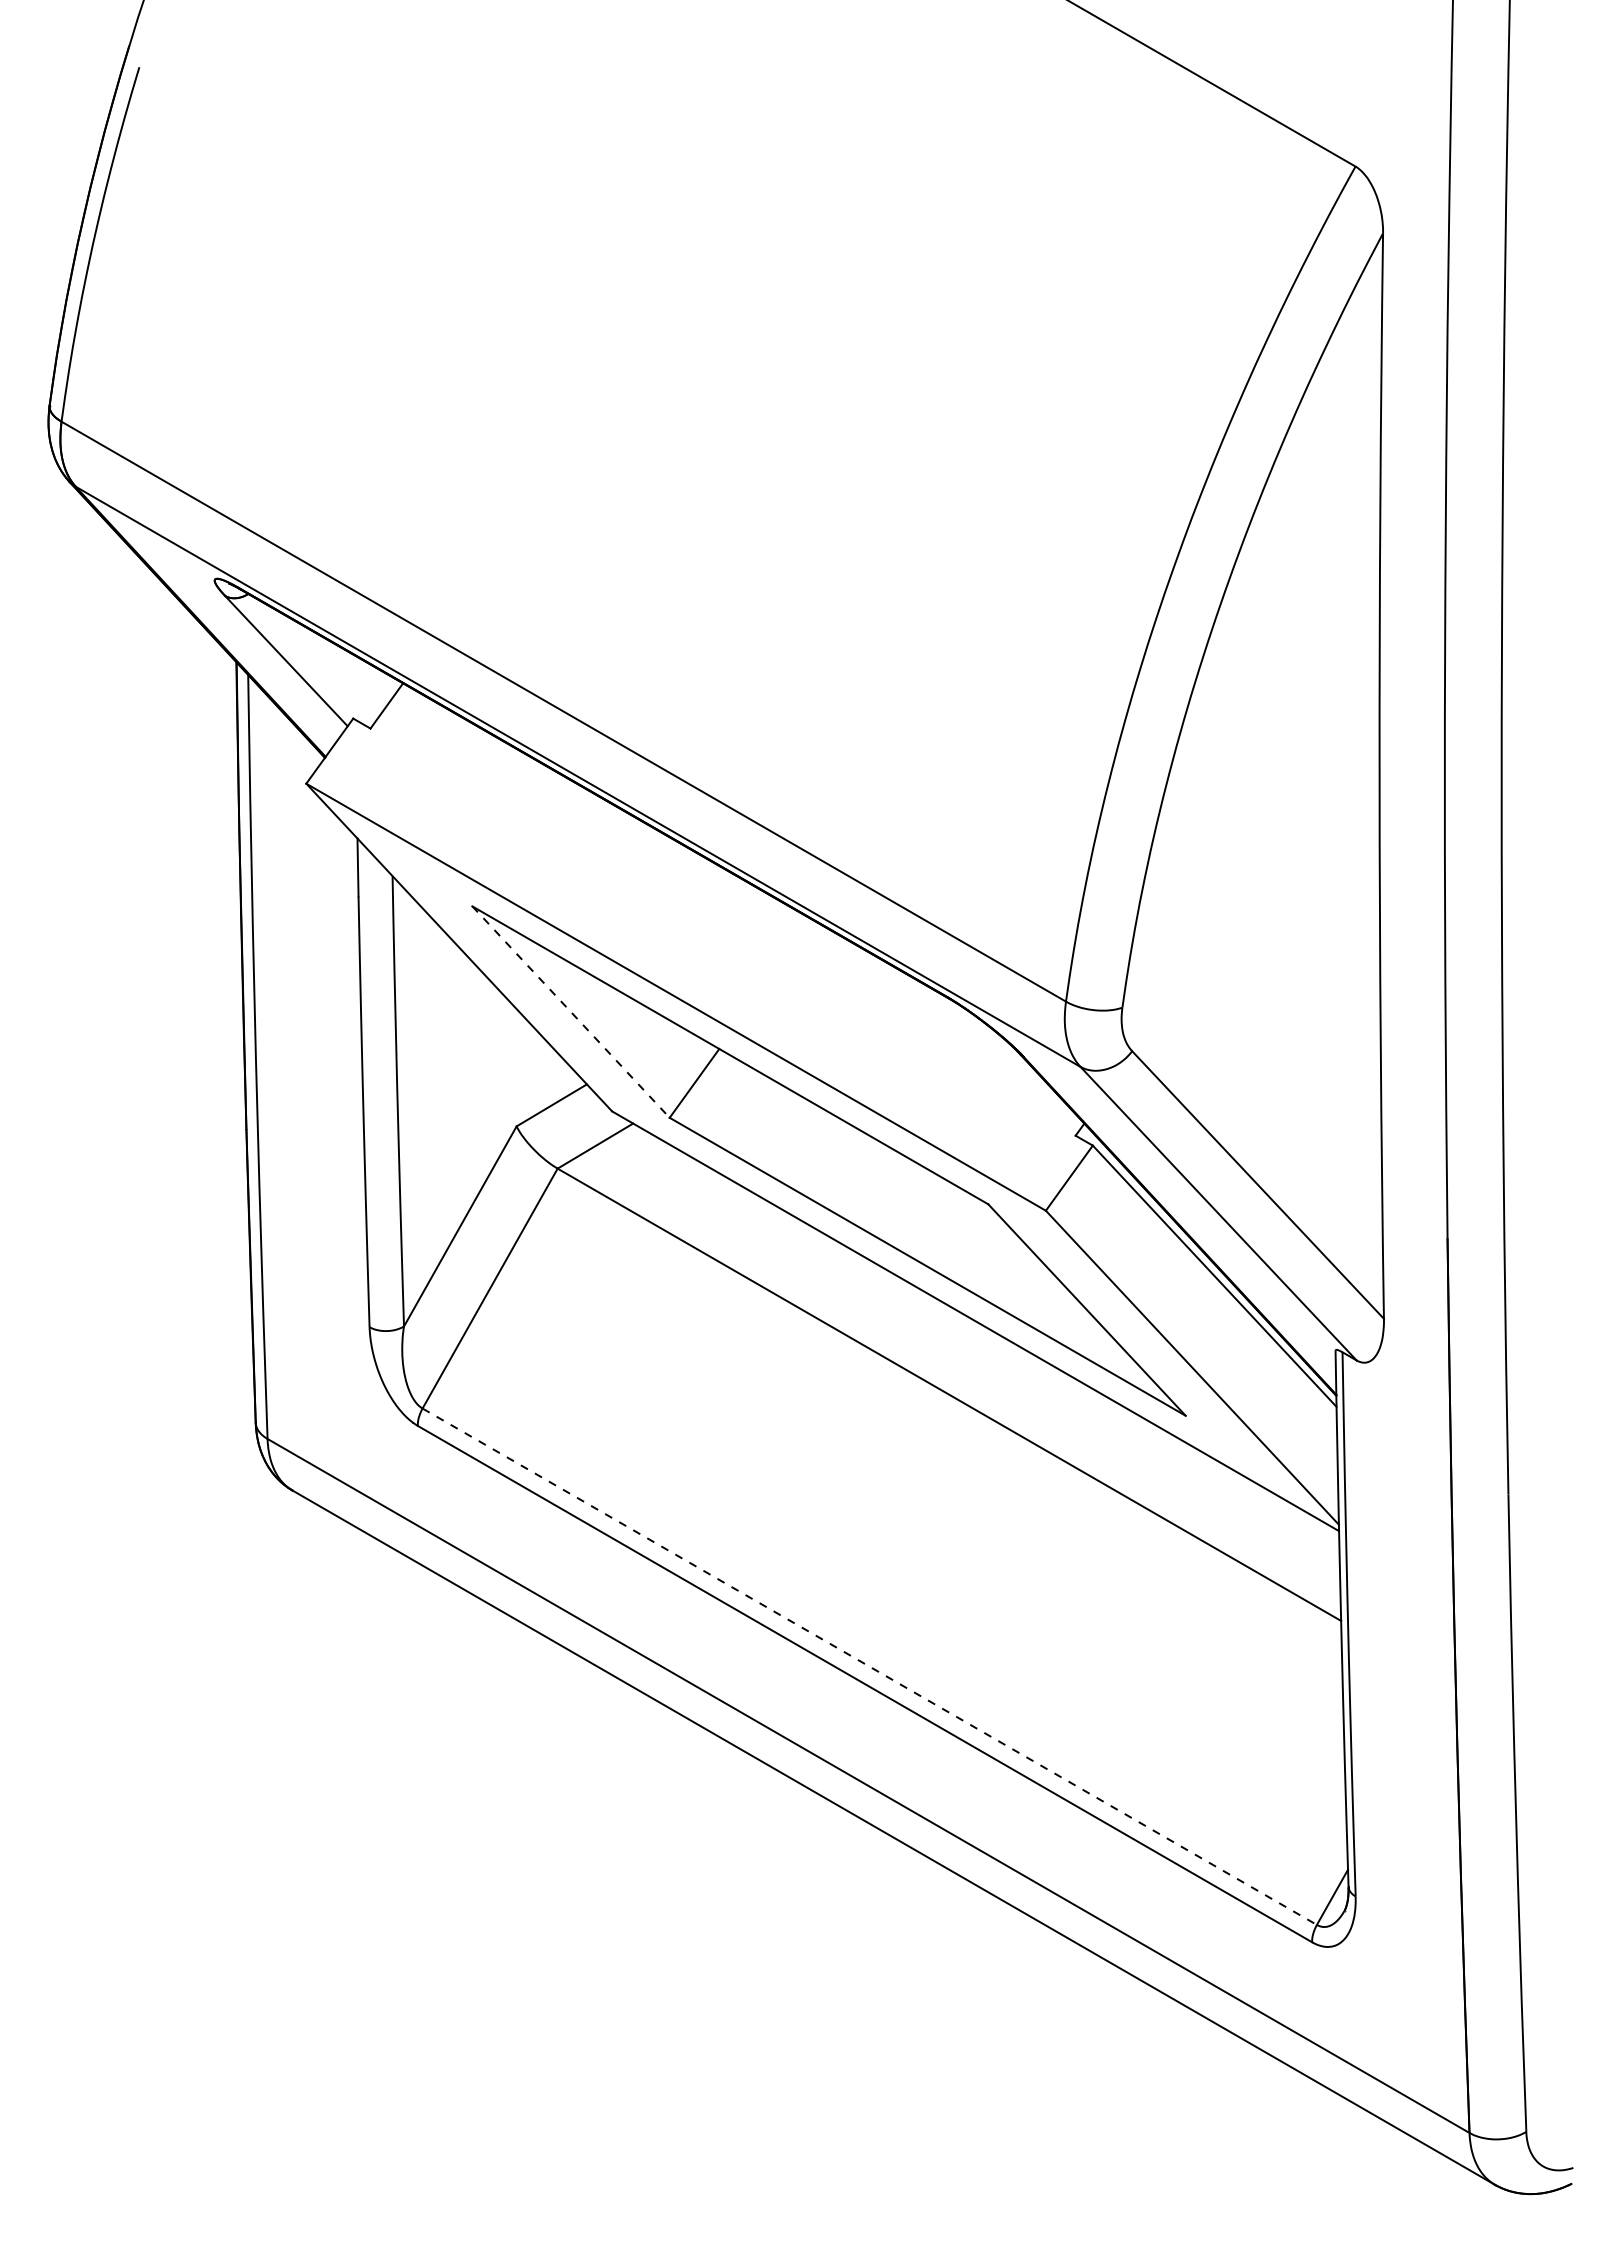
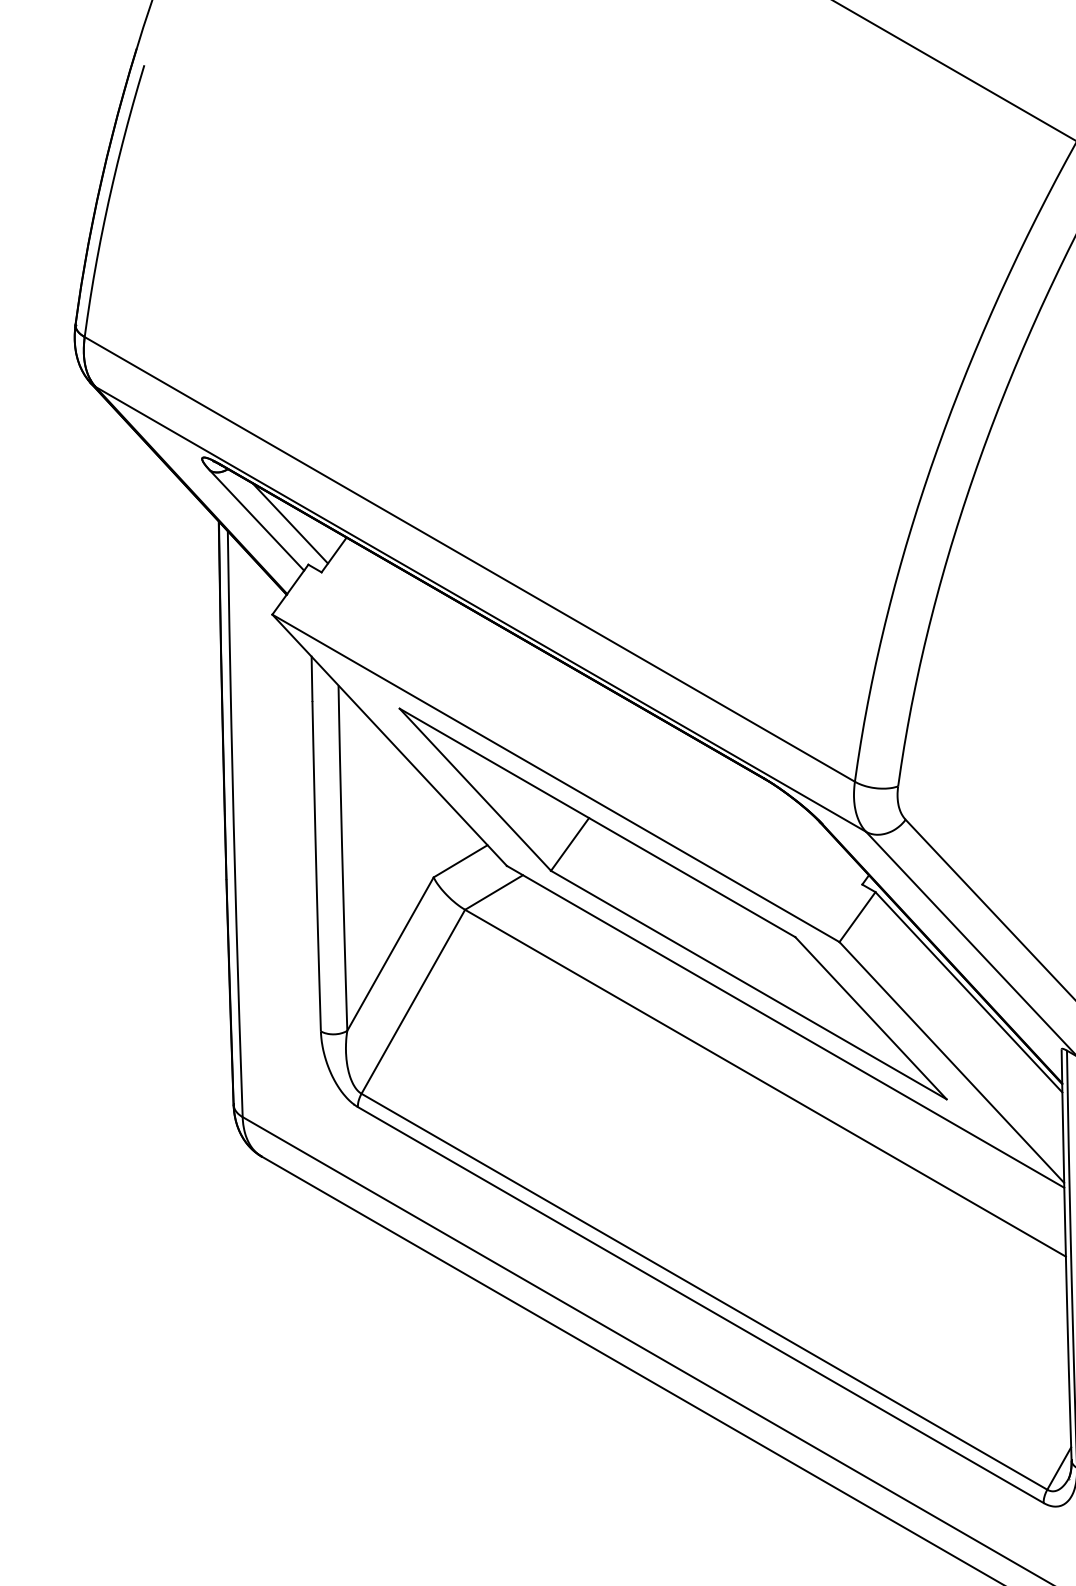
line: (329, 664) -> (290, 523), added
line: (571, 1012) -> (475, 790), dashed -> solid
line: (870, 1666) -> (705, 1291), dashed -> solid

